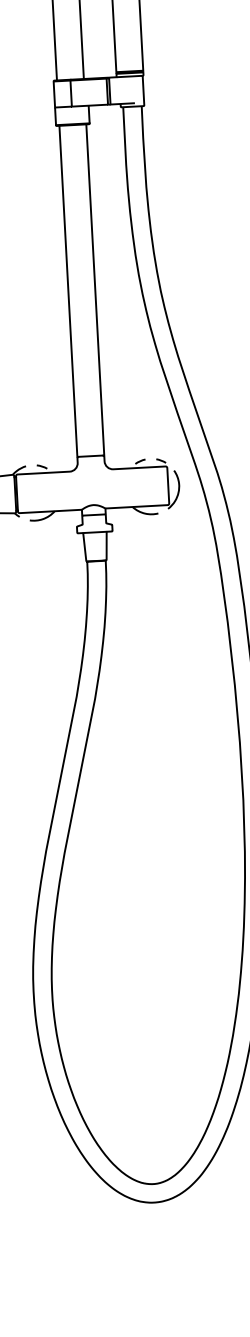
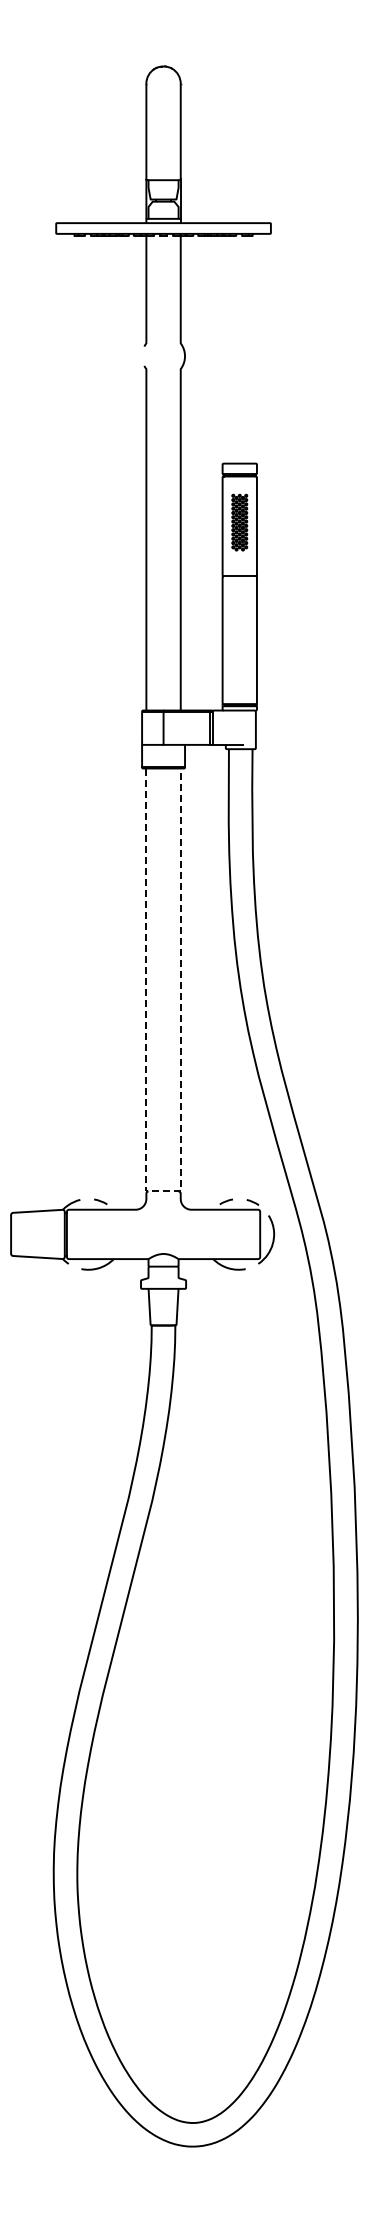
line: (91, 456) -> (164, 1191), solid -> dashed

